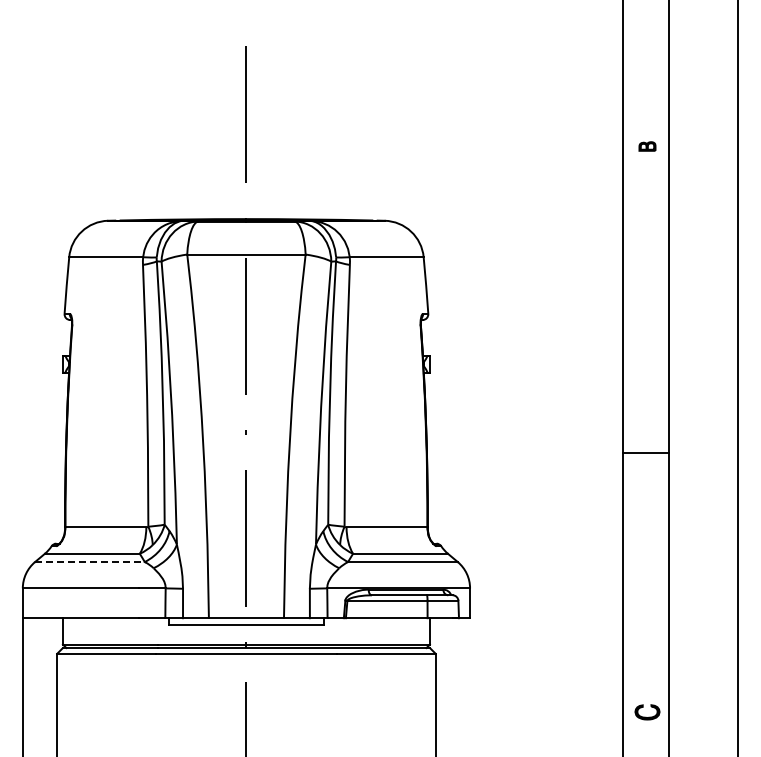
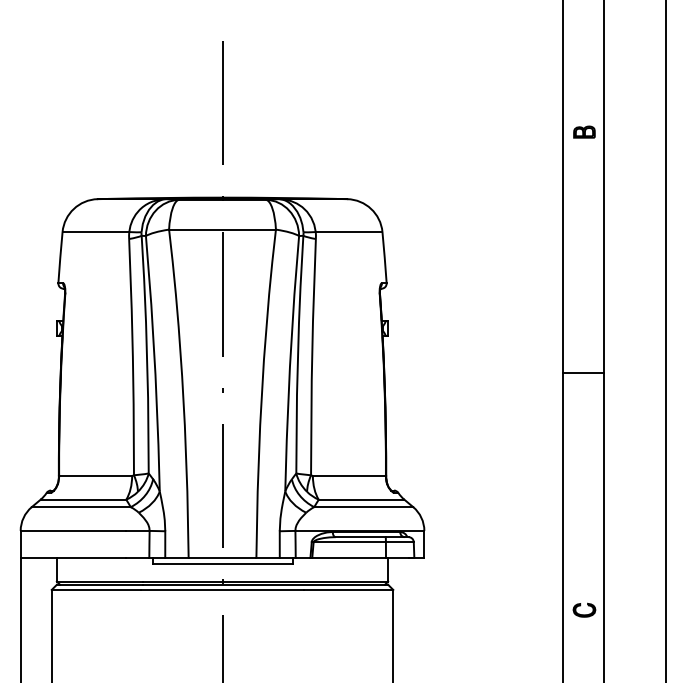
part: (647, 146) -> (584, 132), size x1.43
line: (646, 452) -> (583, 373), moved
line: (89, 562) -> (80, 507), dashed -> solid
part: (647, 712) -> (584, 610), moved

